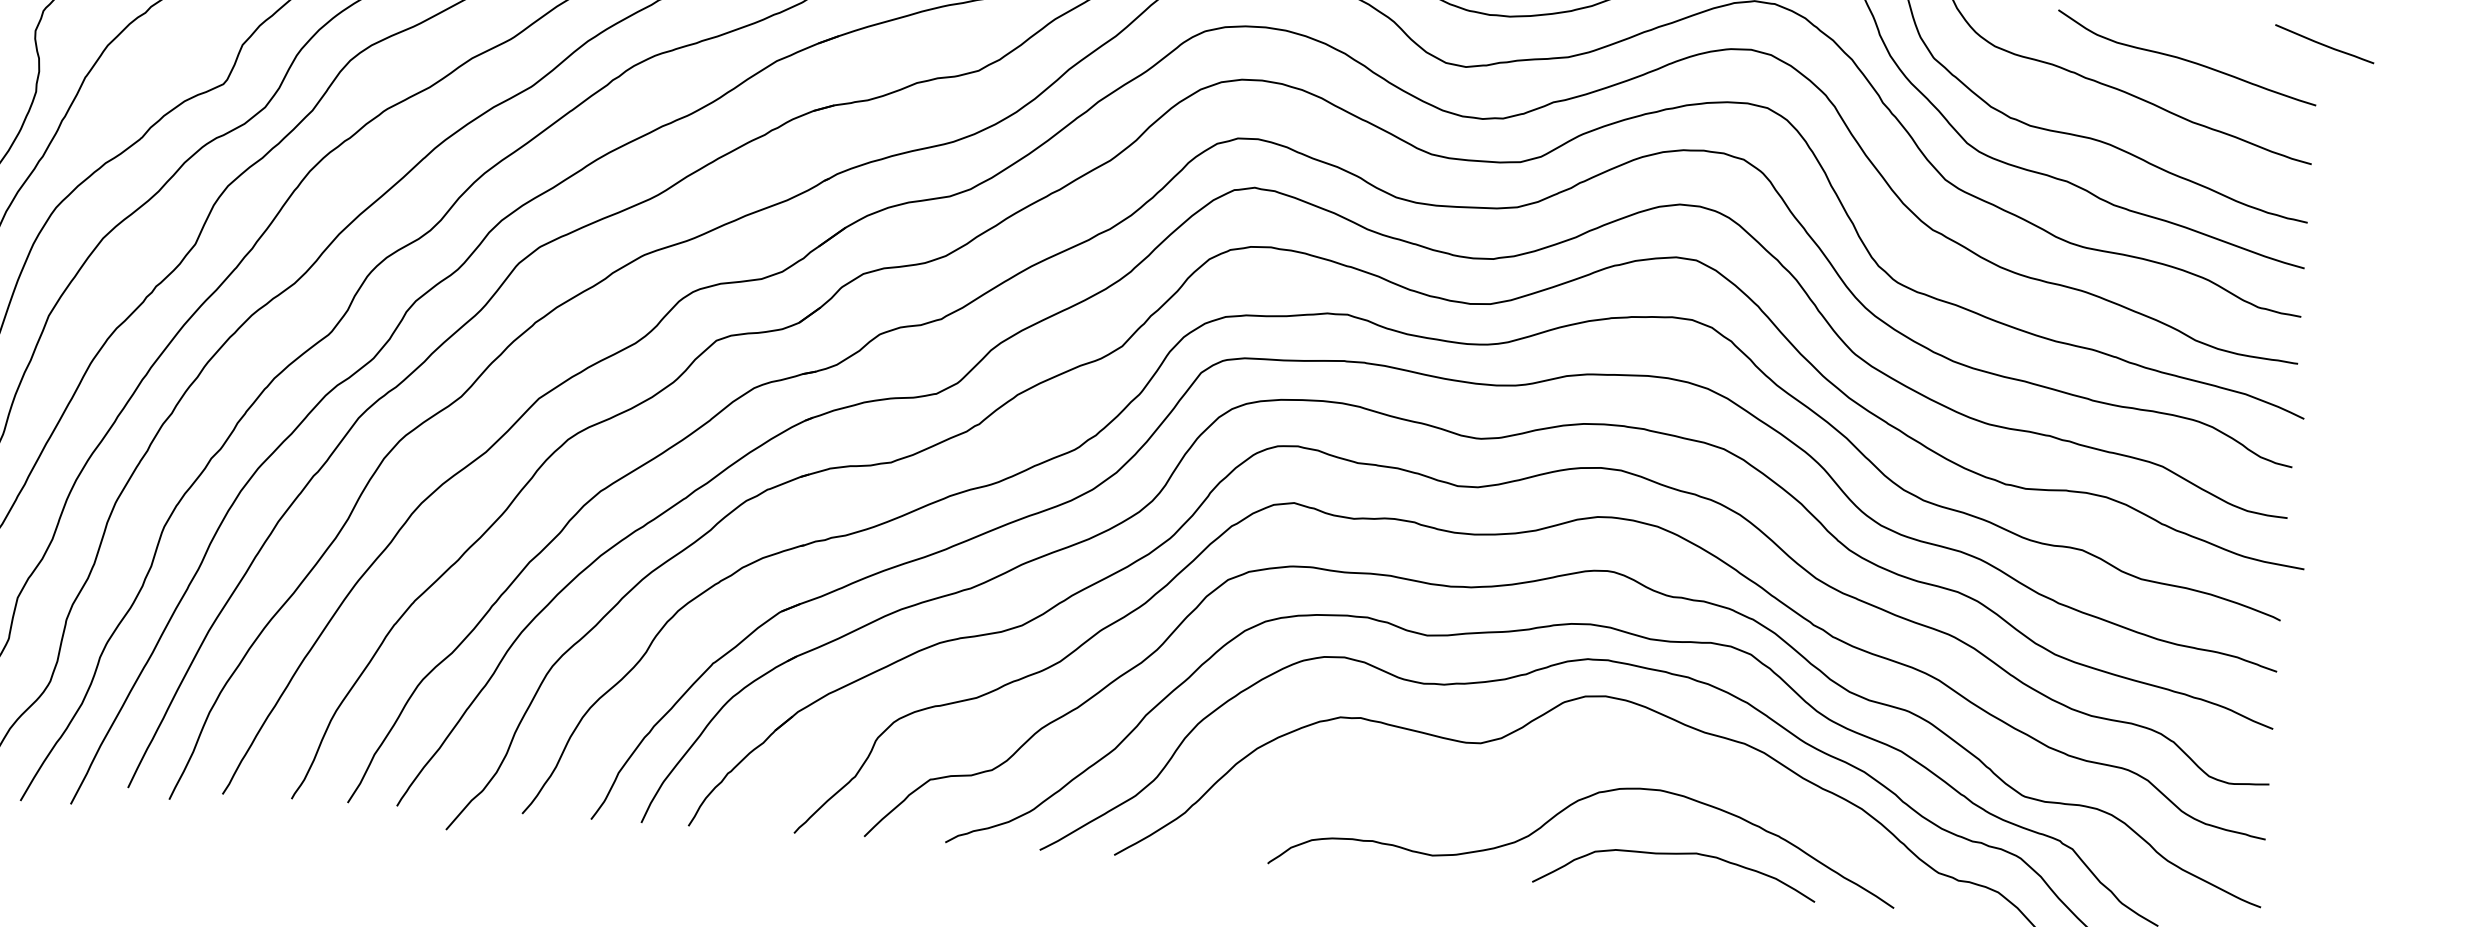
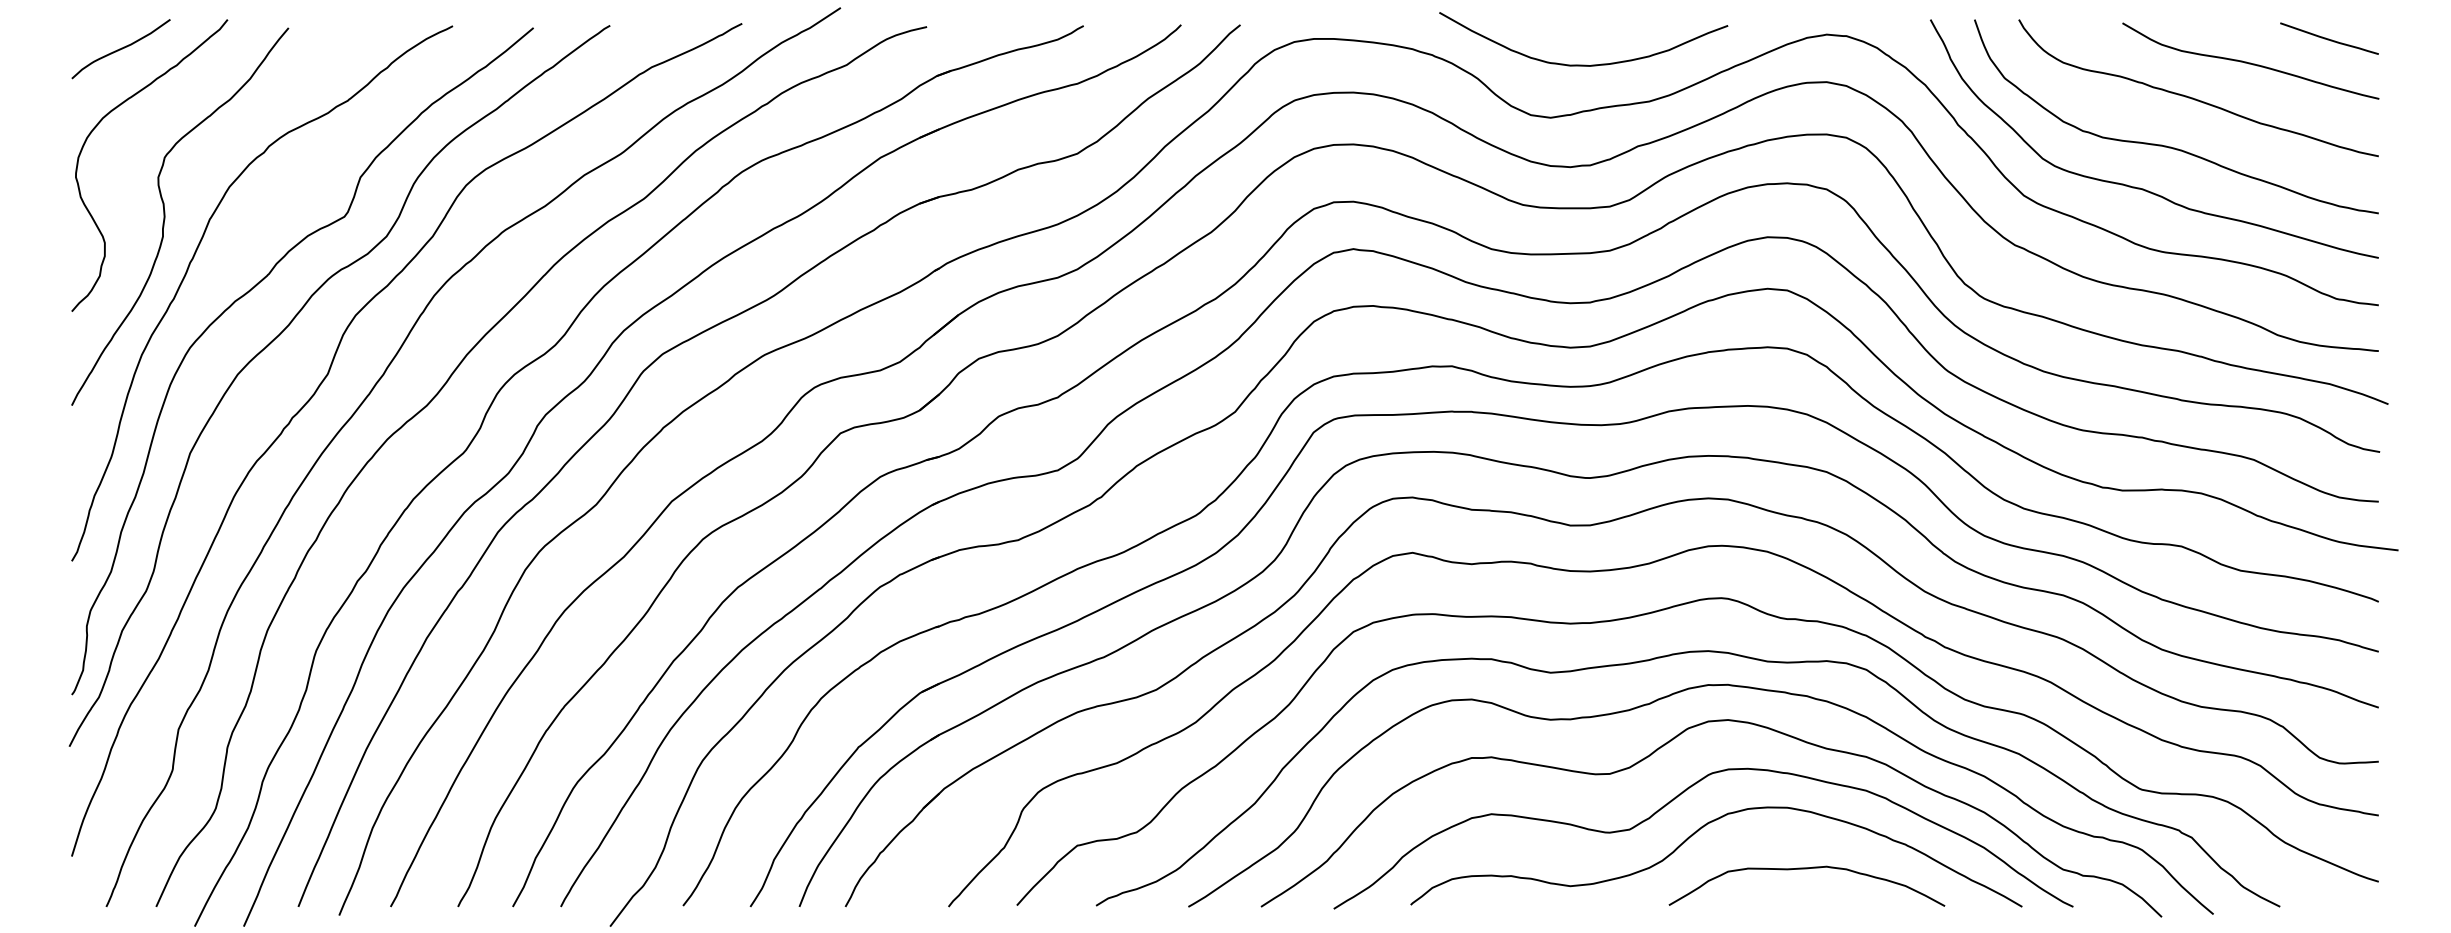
curve: (2324, 43) -> (2329, 38), moved
curve: (1546, 774) -> (1675, 799), added

